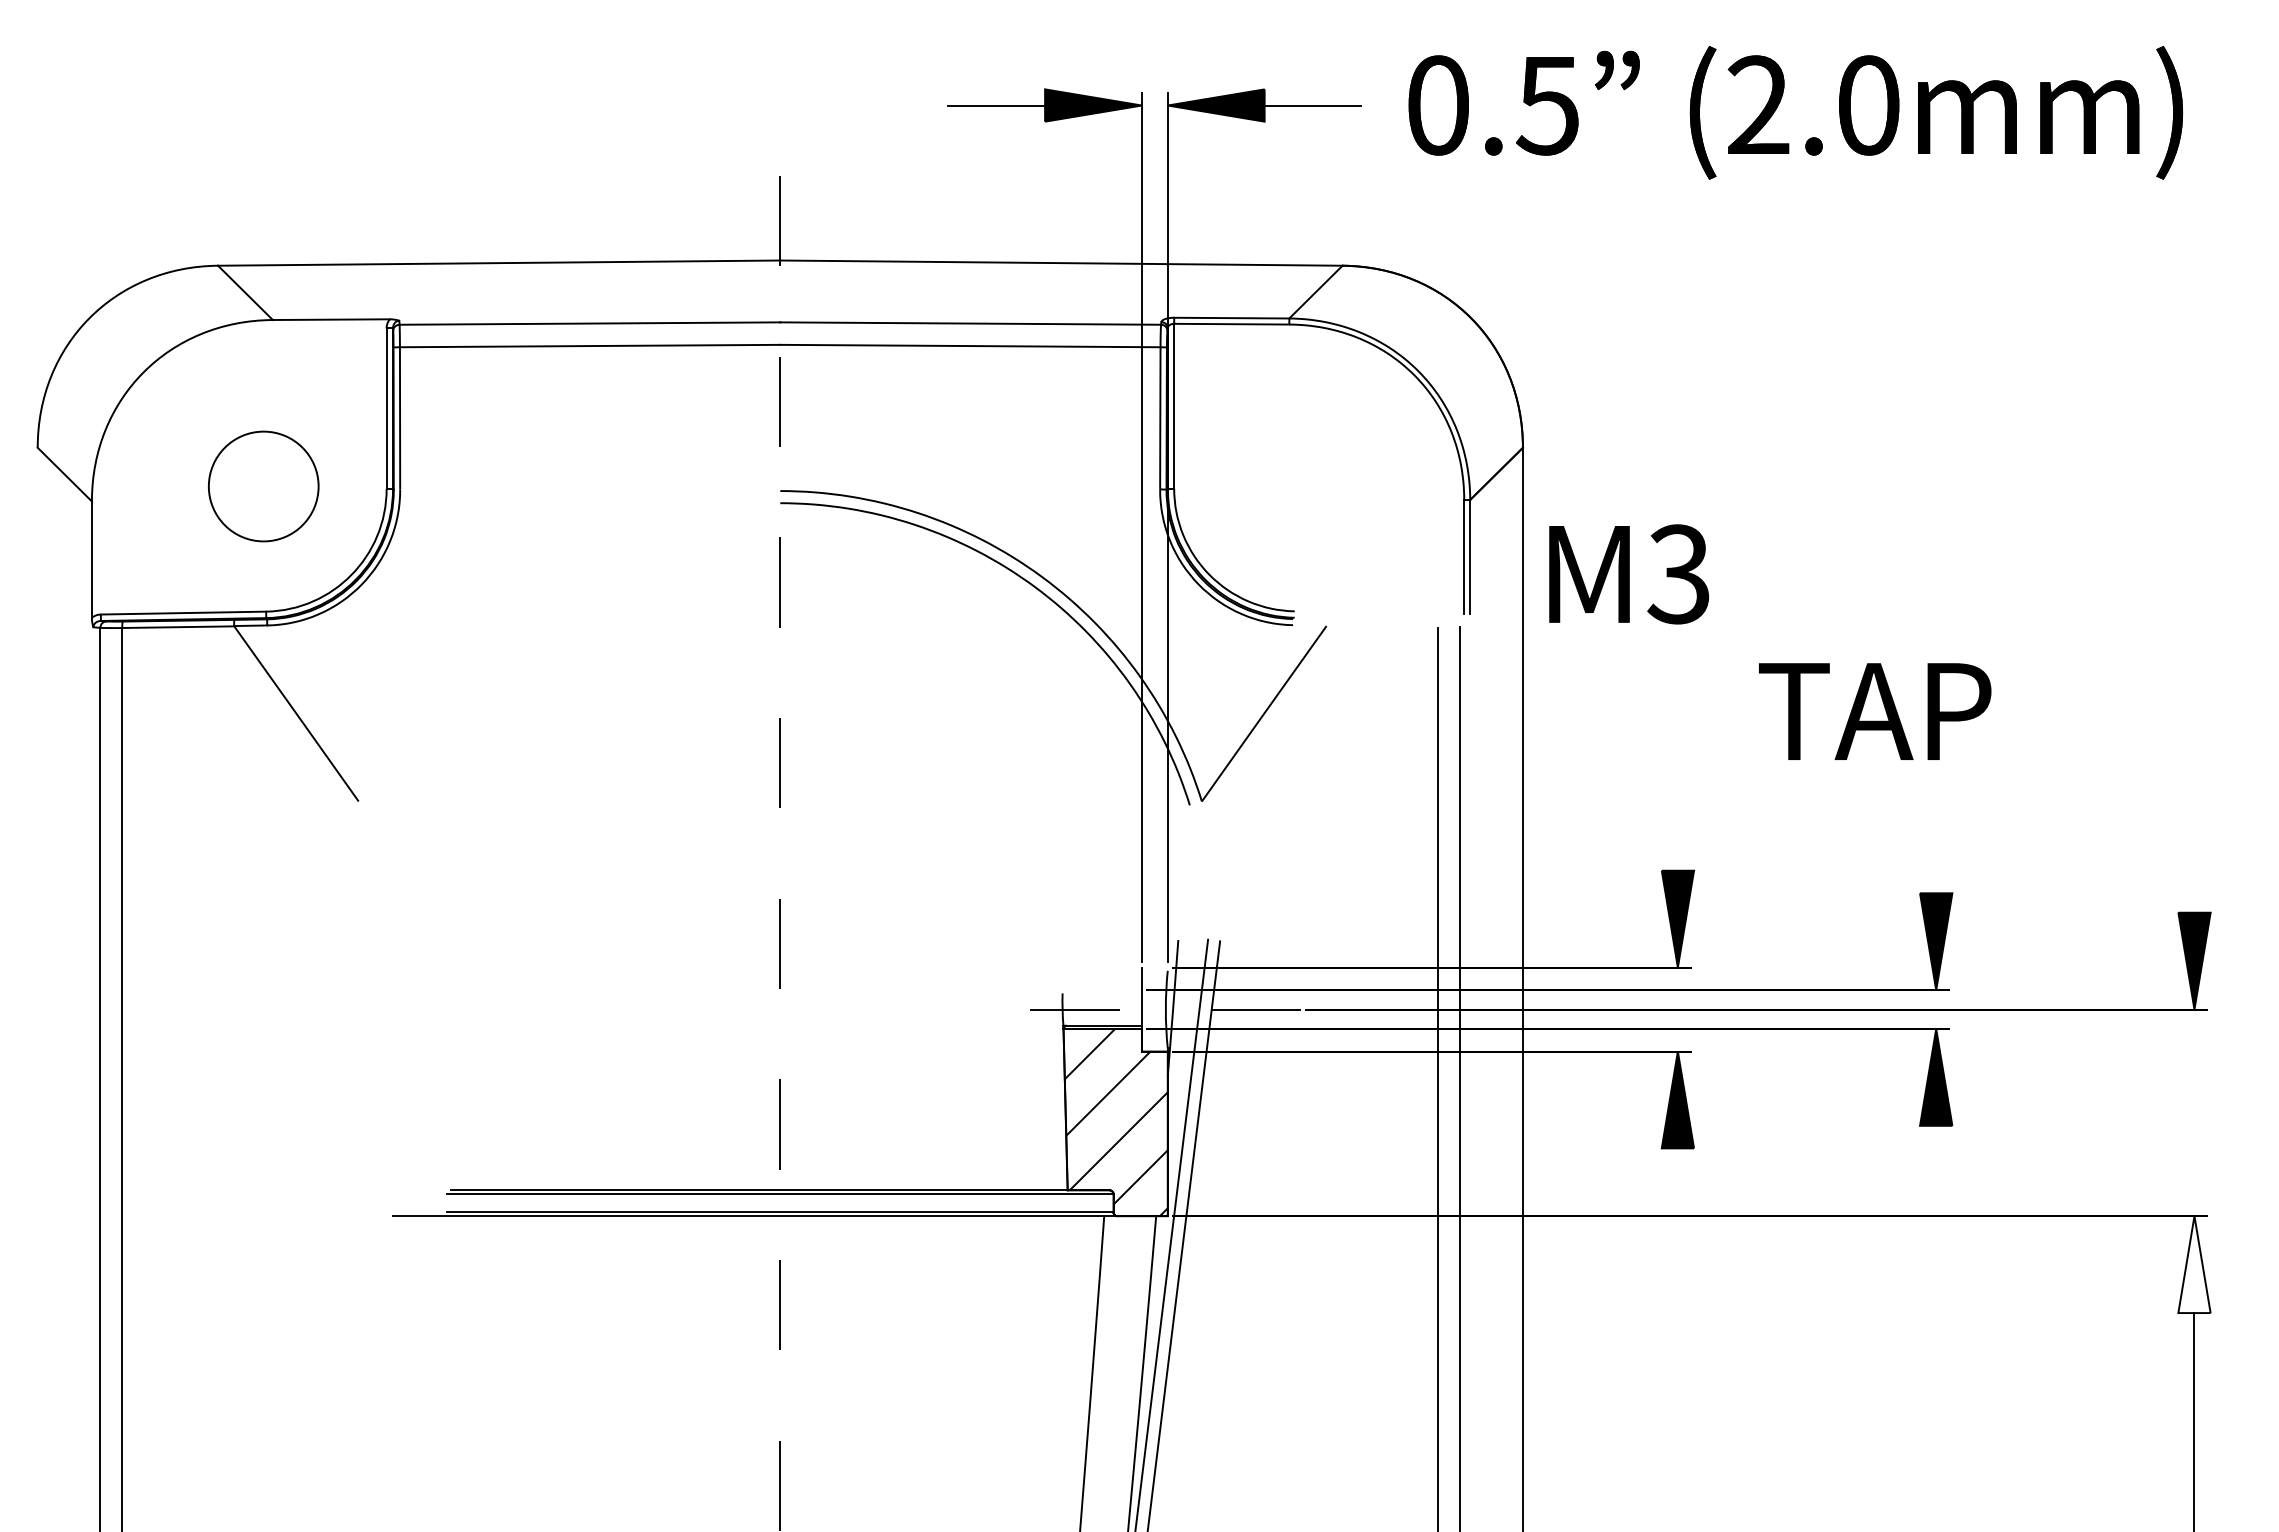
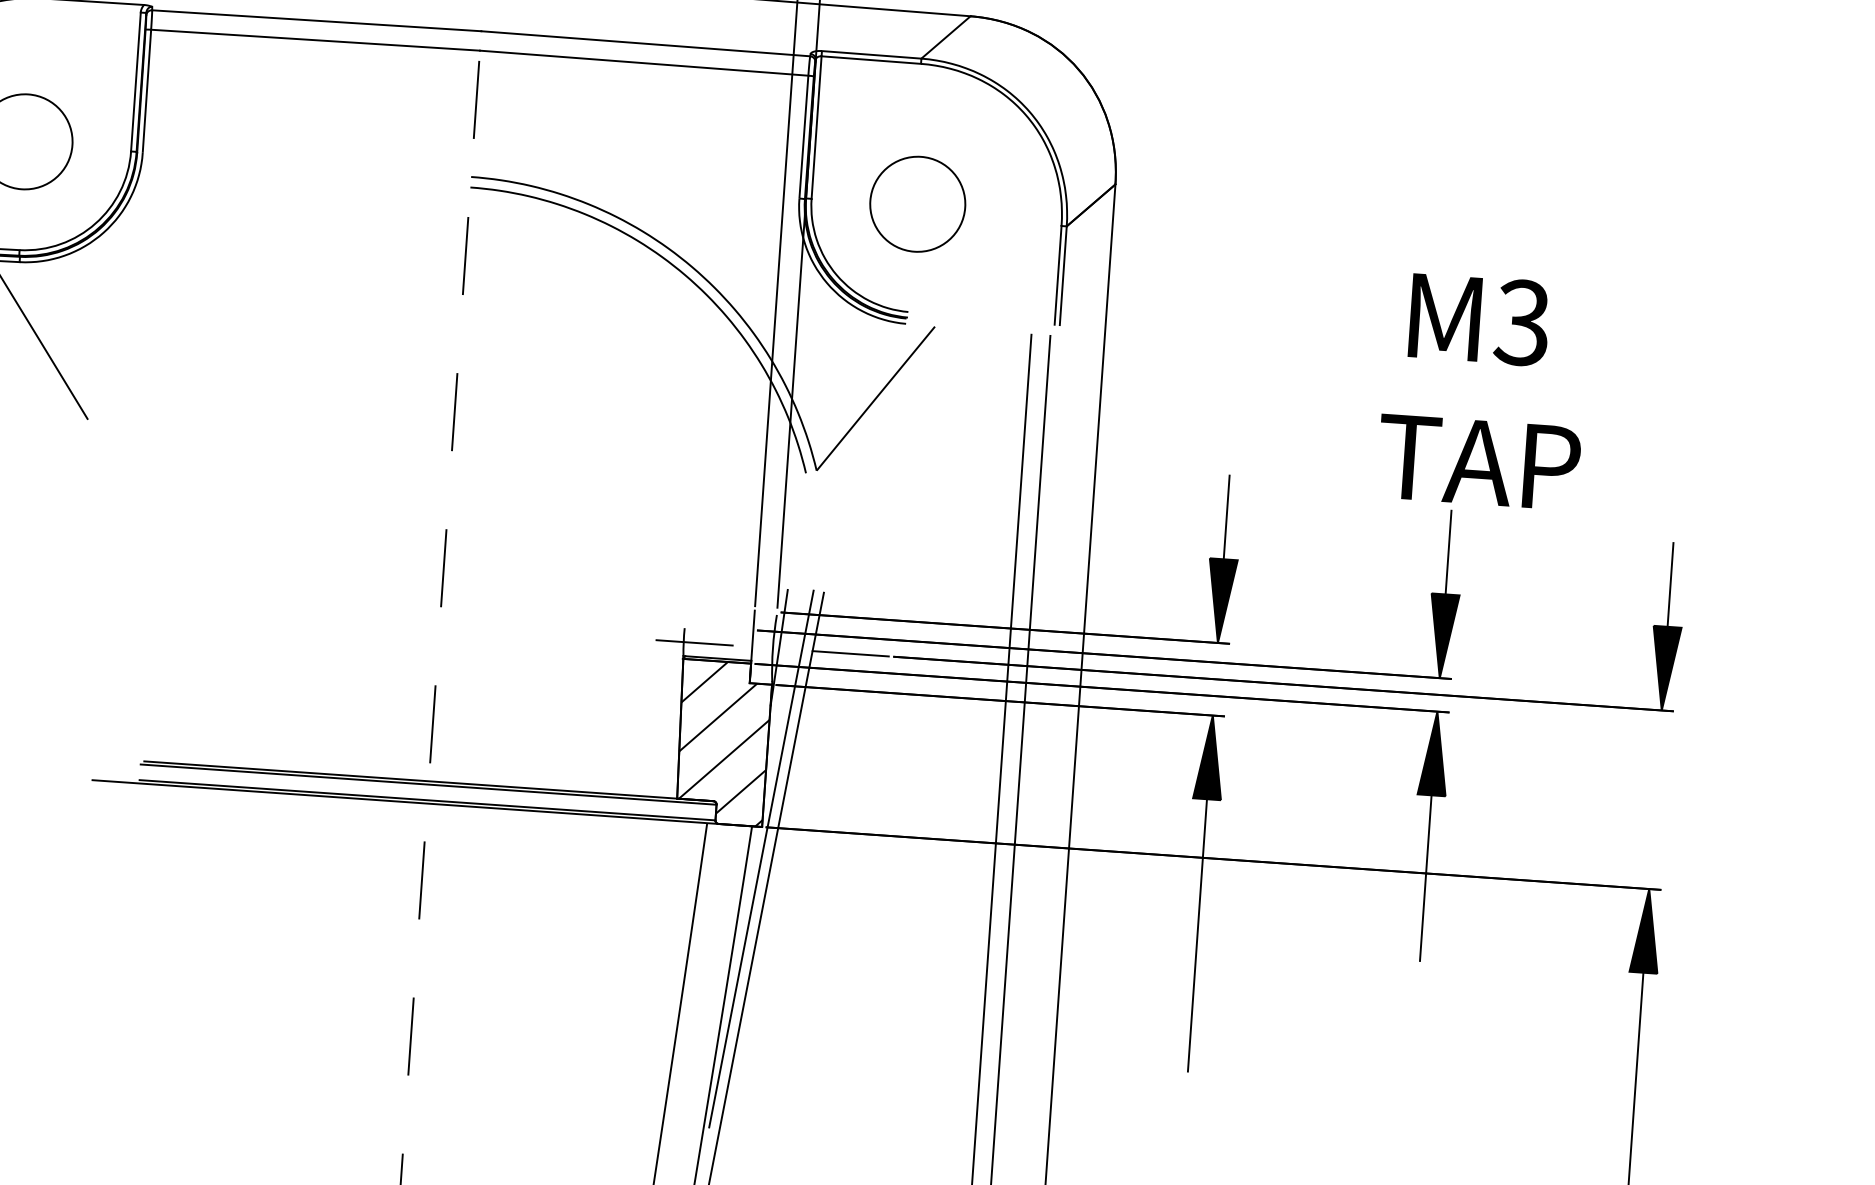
circle: (1296, 486) -> (917, 204), added
text: (1629, 574) -> (1479, 319), moved
text: (1875, 711) -> (1479, 462), moved
line: (1677, 821) -> (1226, 516), added
line: (1936, 844) -> (1448, 552), added
line: (2194, 863) -> (1670, 584), added
line: (1936, 1221) -> (1426, 878), added
fill: (2194, 1264) -> (1646, 930), added
line: (1677, 1305) -> (1197, 934), added

